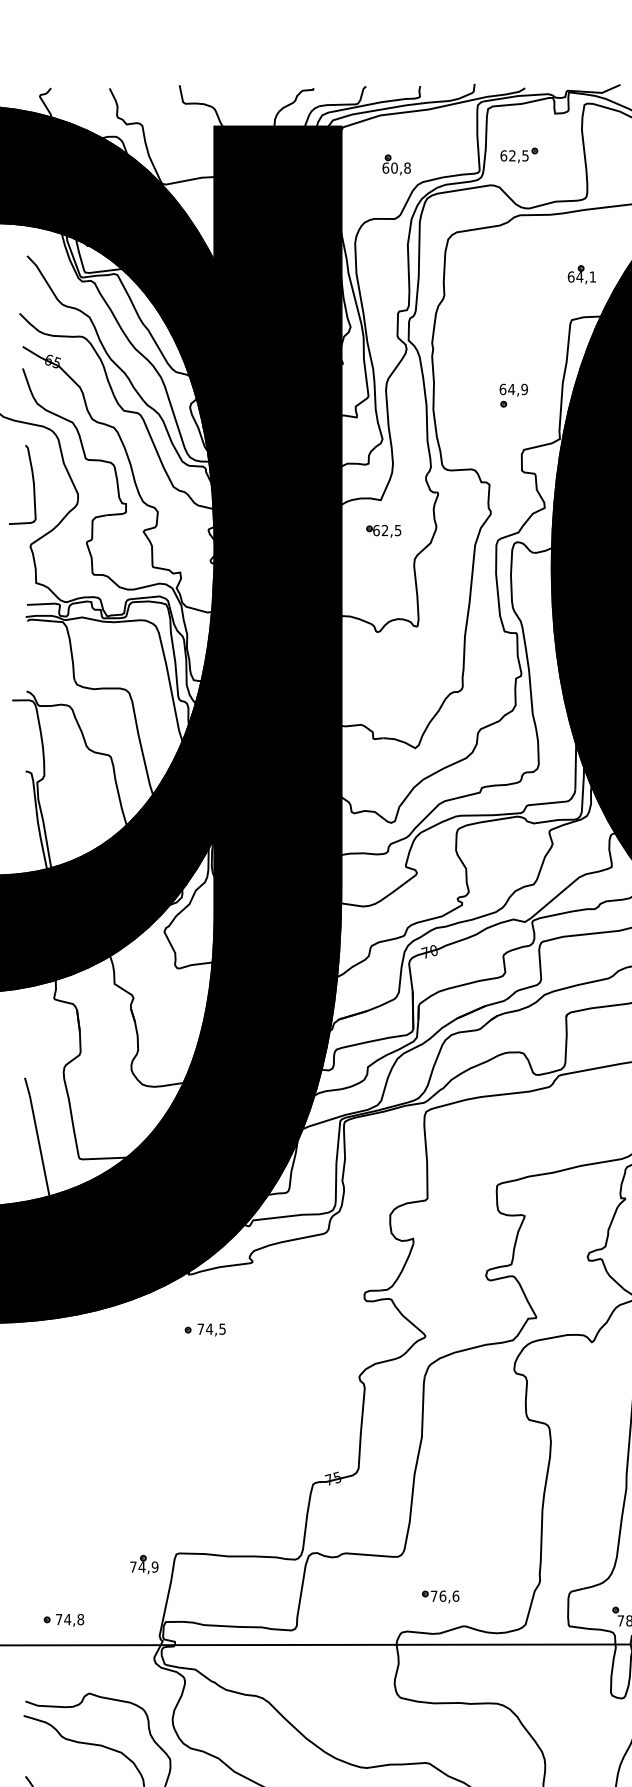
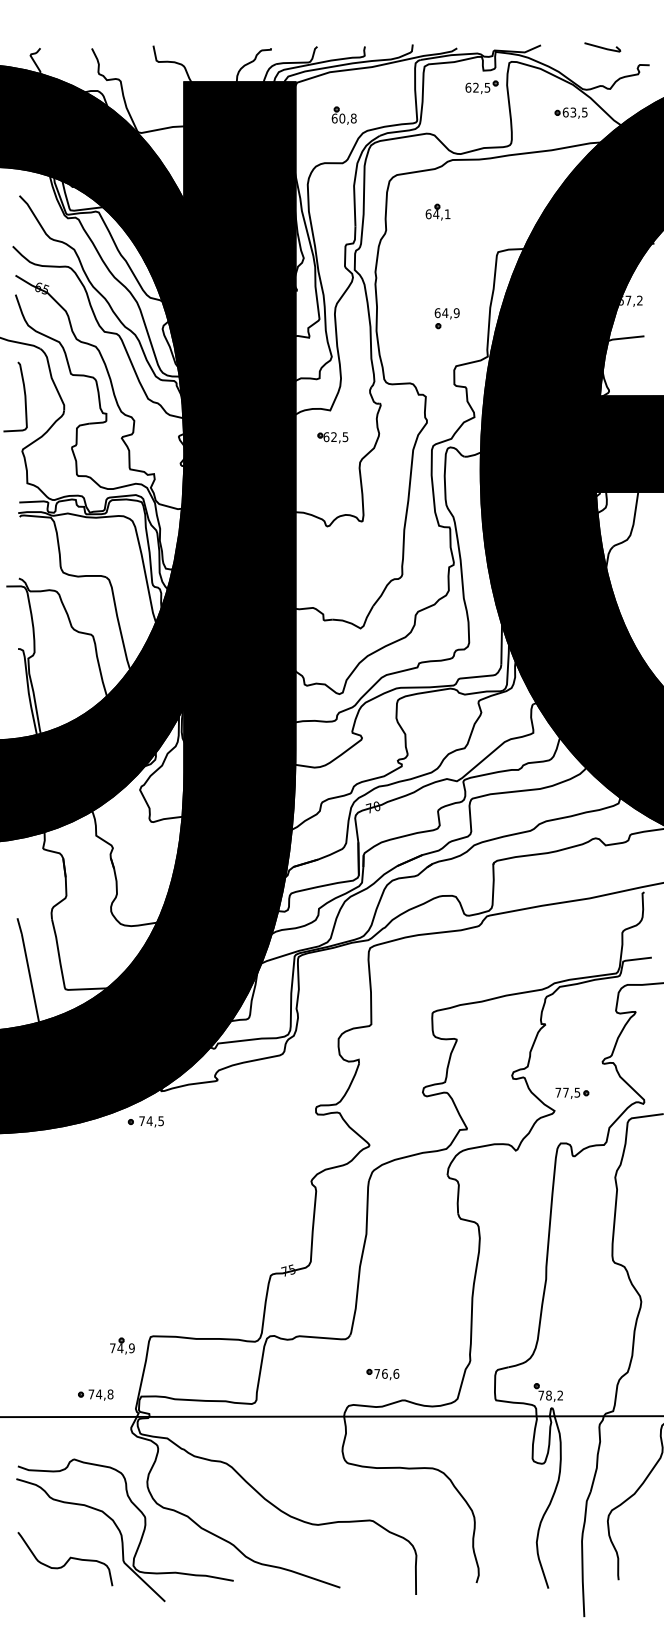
part: (518, 155) -> (481, 87), moved
part: (581, 273) -> (437, 211), moved
part: (204, 1329) -> (145, 1121), moved
part: (63, 1619) -> (95, 1394), moved

